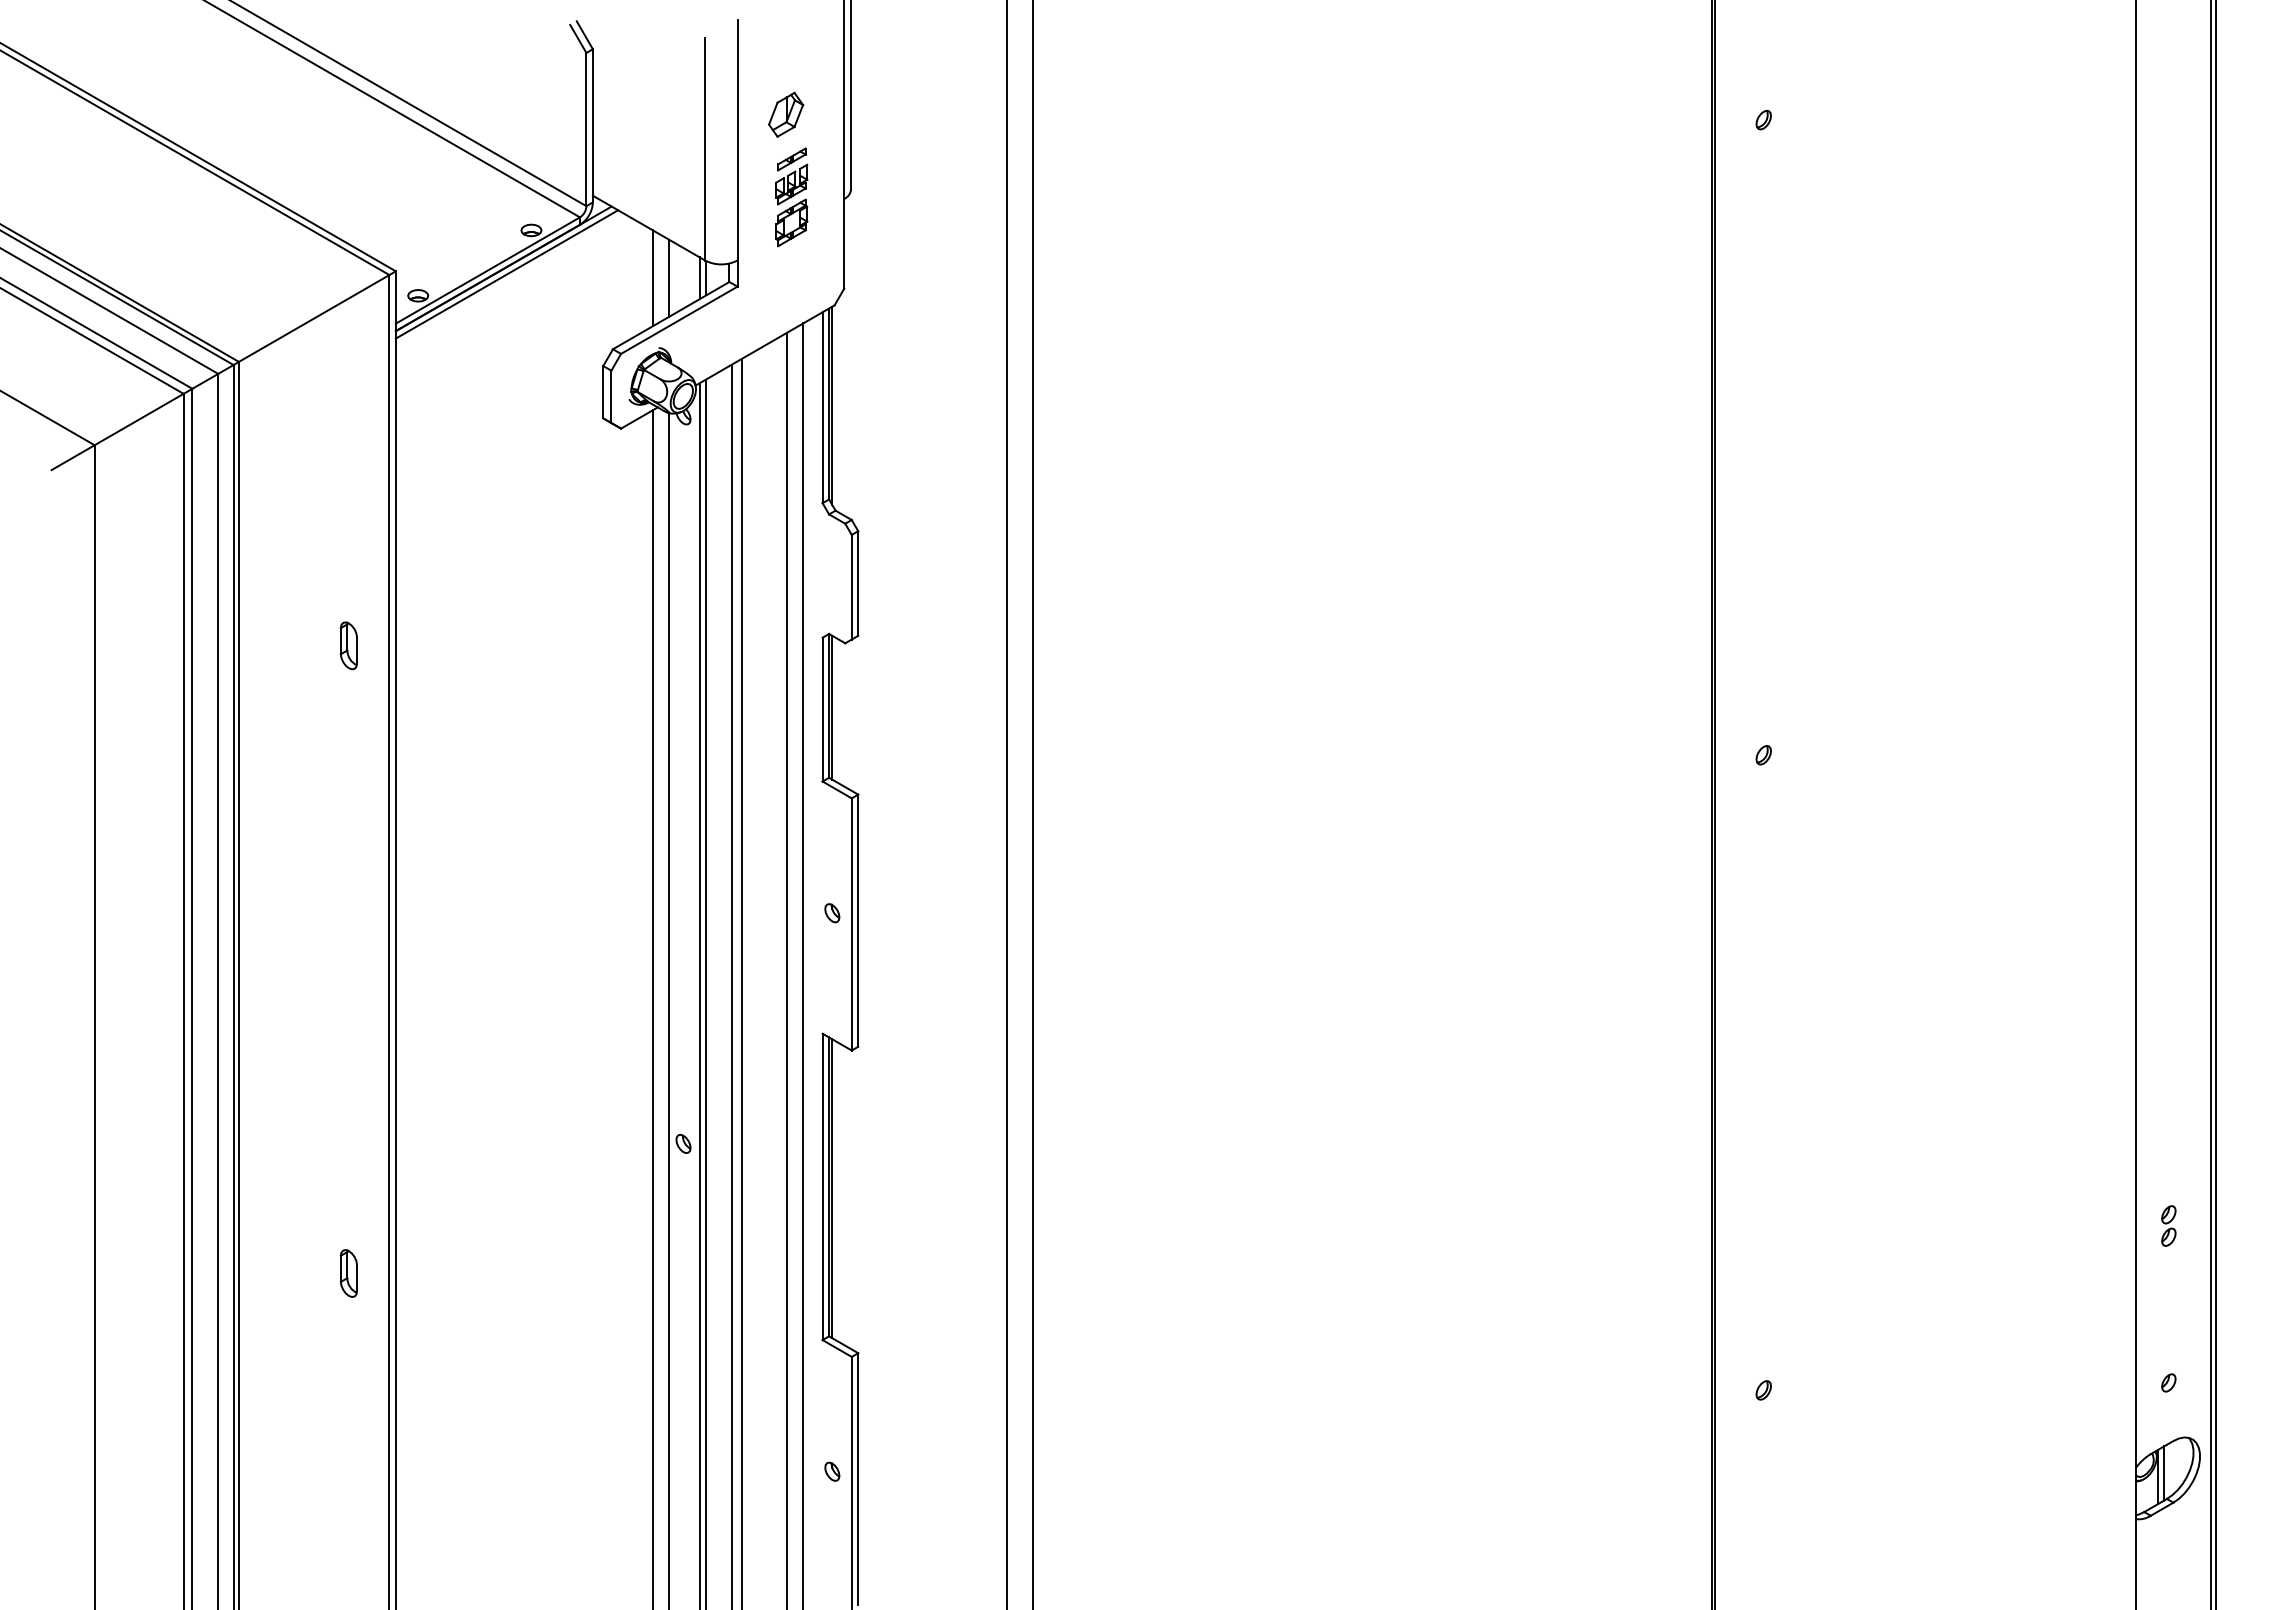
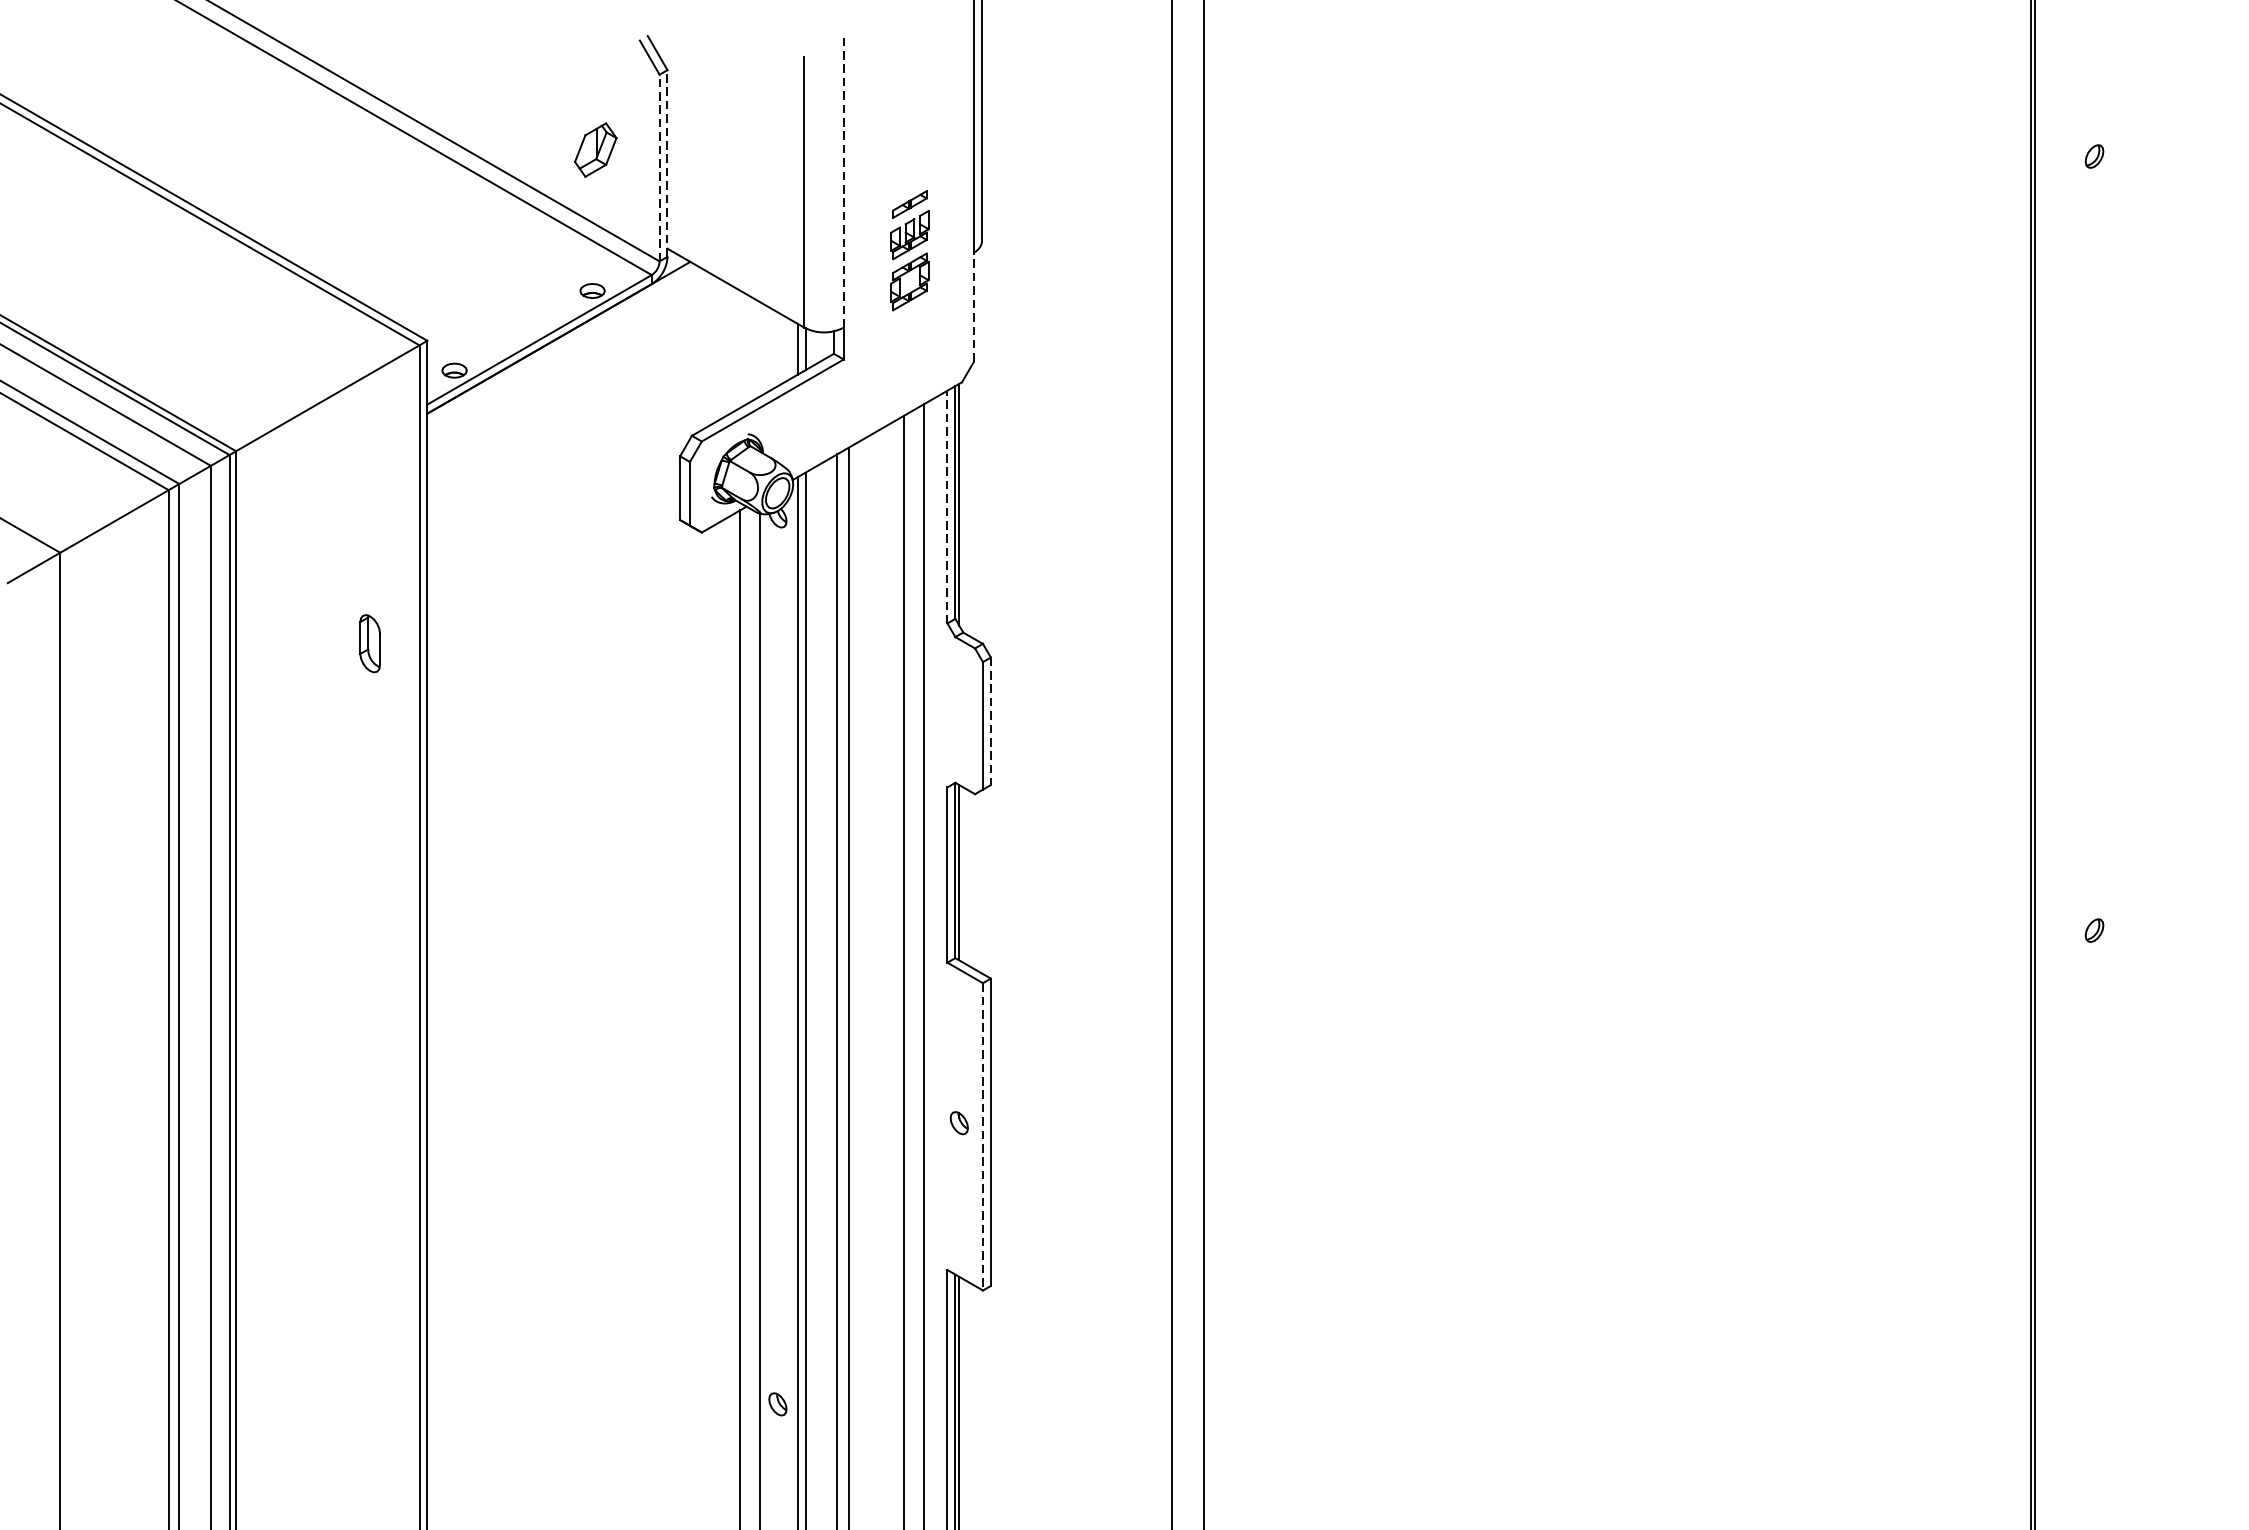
part: (786, 114) -> (596, 149), moved
line: (592, 125) -> (666, 163), solid -> dashed
line: (586, 129) -> (659, 167), solid -> dashed
line: (737, 139) -> (843, 180), solid -> dashed
line: (844, 243) -> (974, 306), solid -> dashed
line: (506, 274) -> (562, 344), removed
line: (668, 277) -> (759, 348), removed
line: (652, 278) -> (740, 349), removed
line: (822, 407) -> (947, 506), solid -> dashed
line: (858, 584) -> (991, 722), solid -> dashed
part: (348, 645) -> (369, 643), moved
line: (851, 924) -> (982, 1136), solid -> dashed

